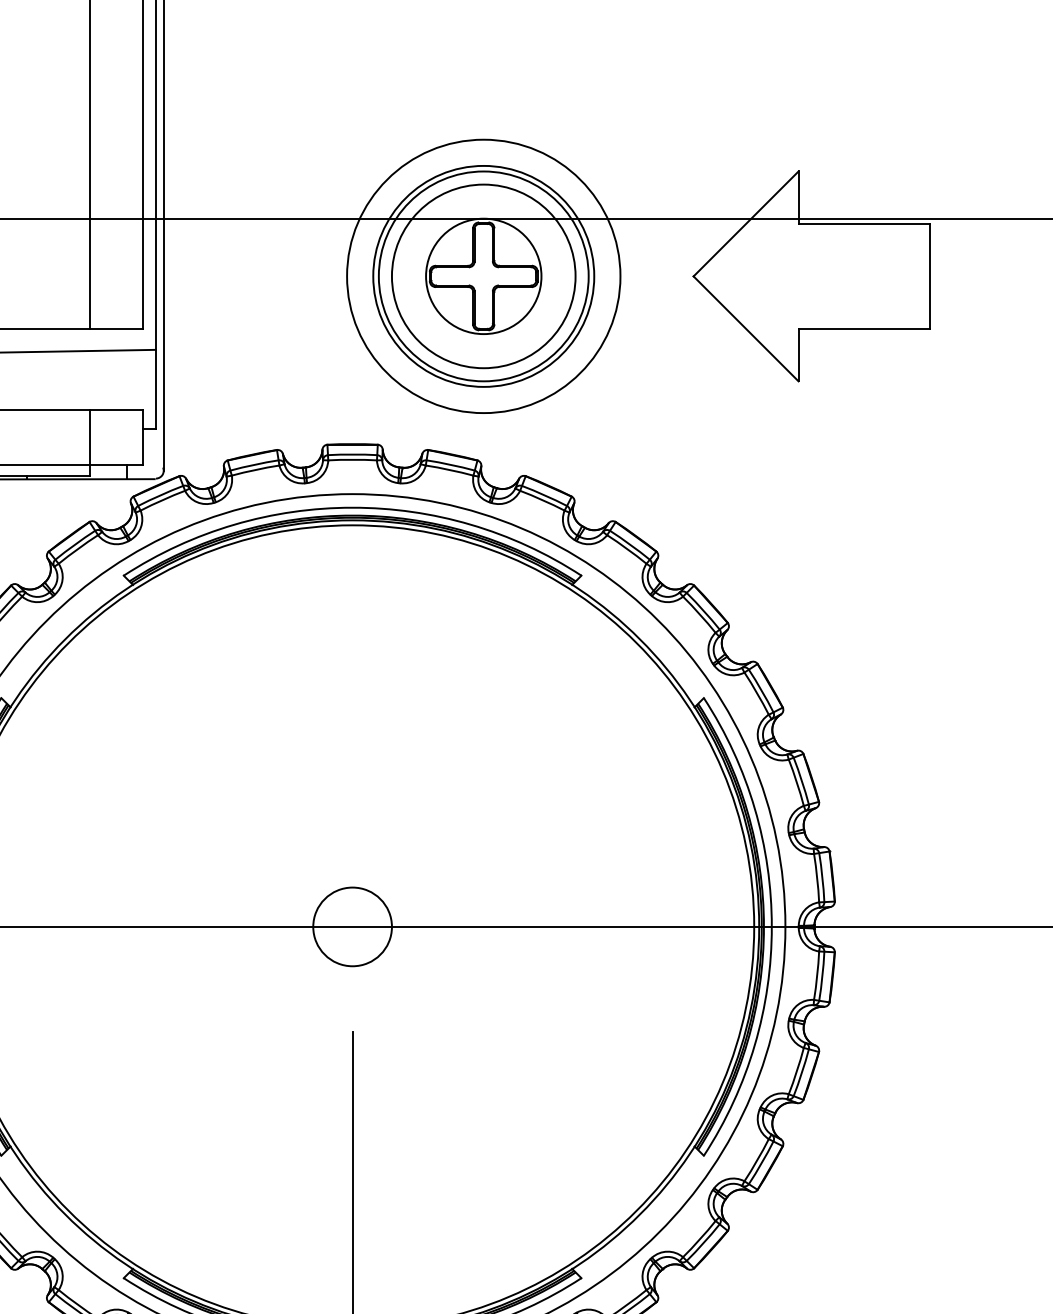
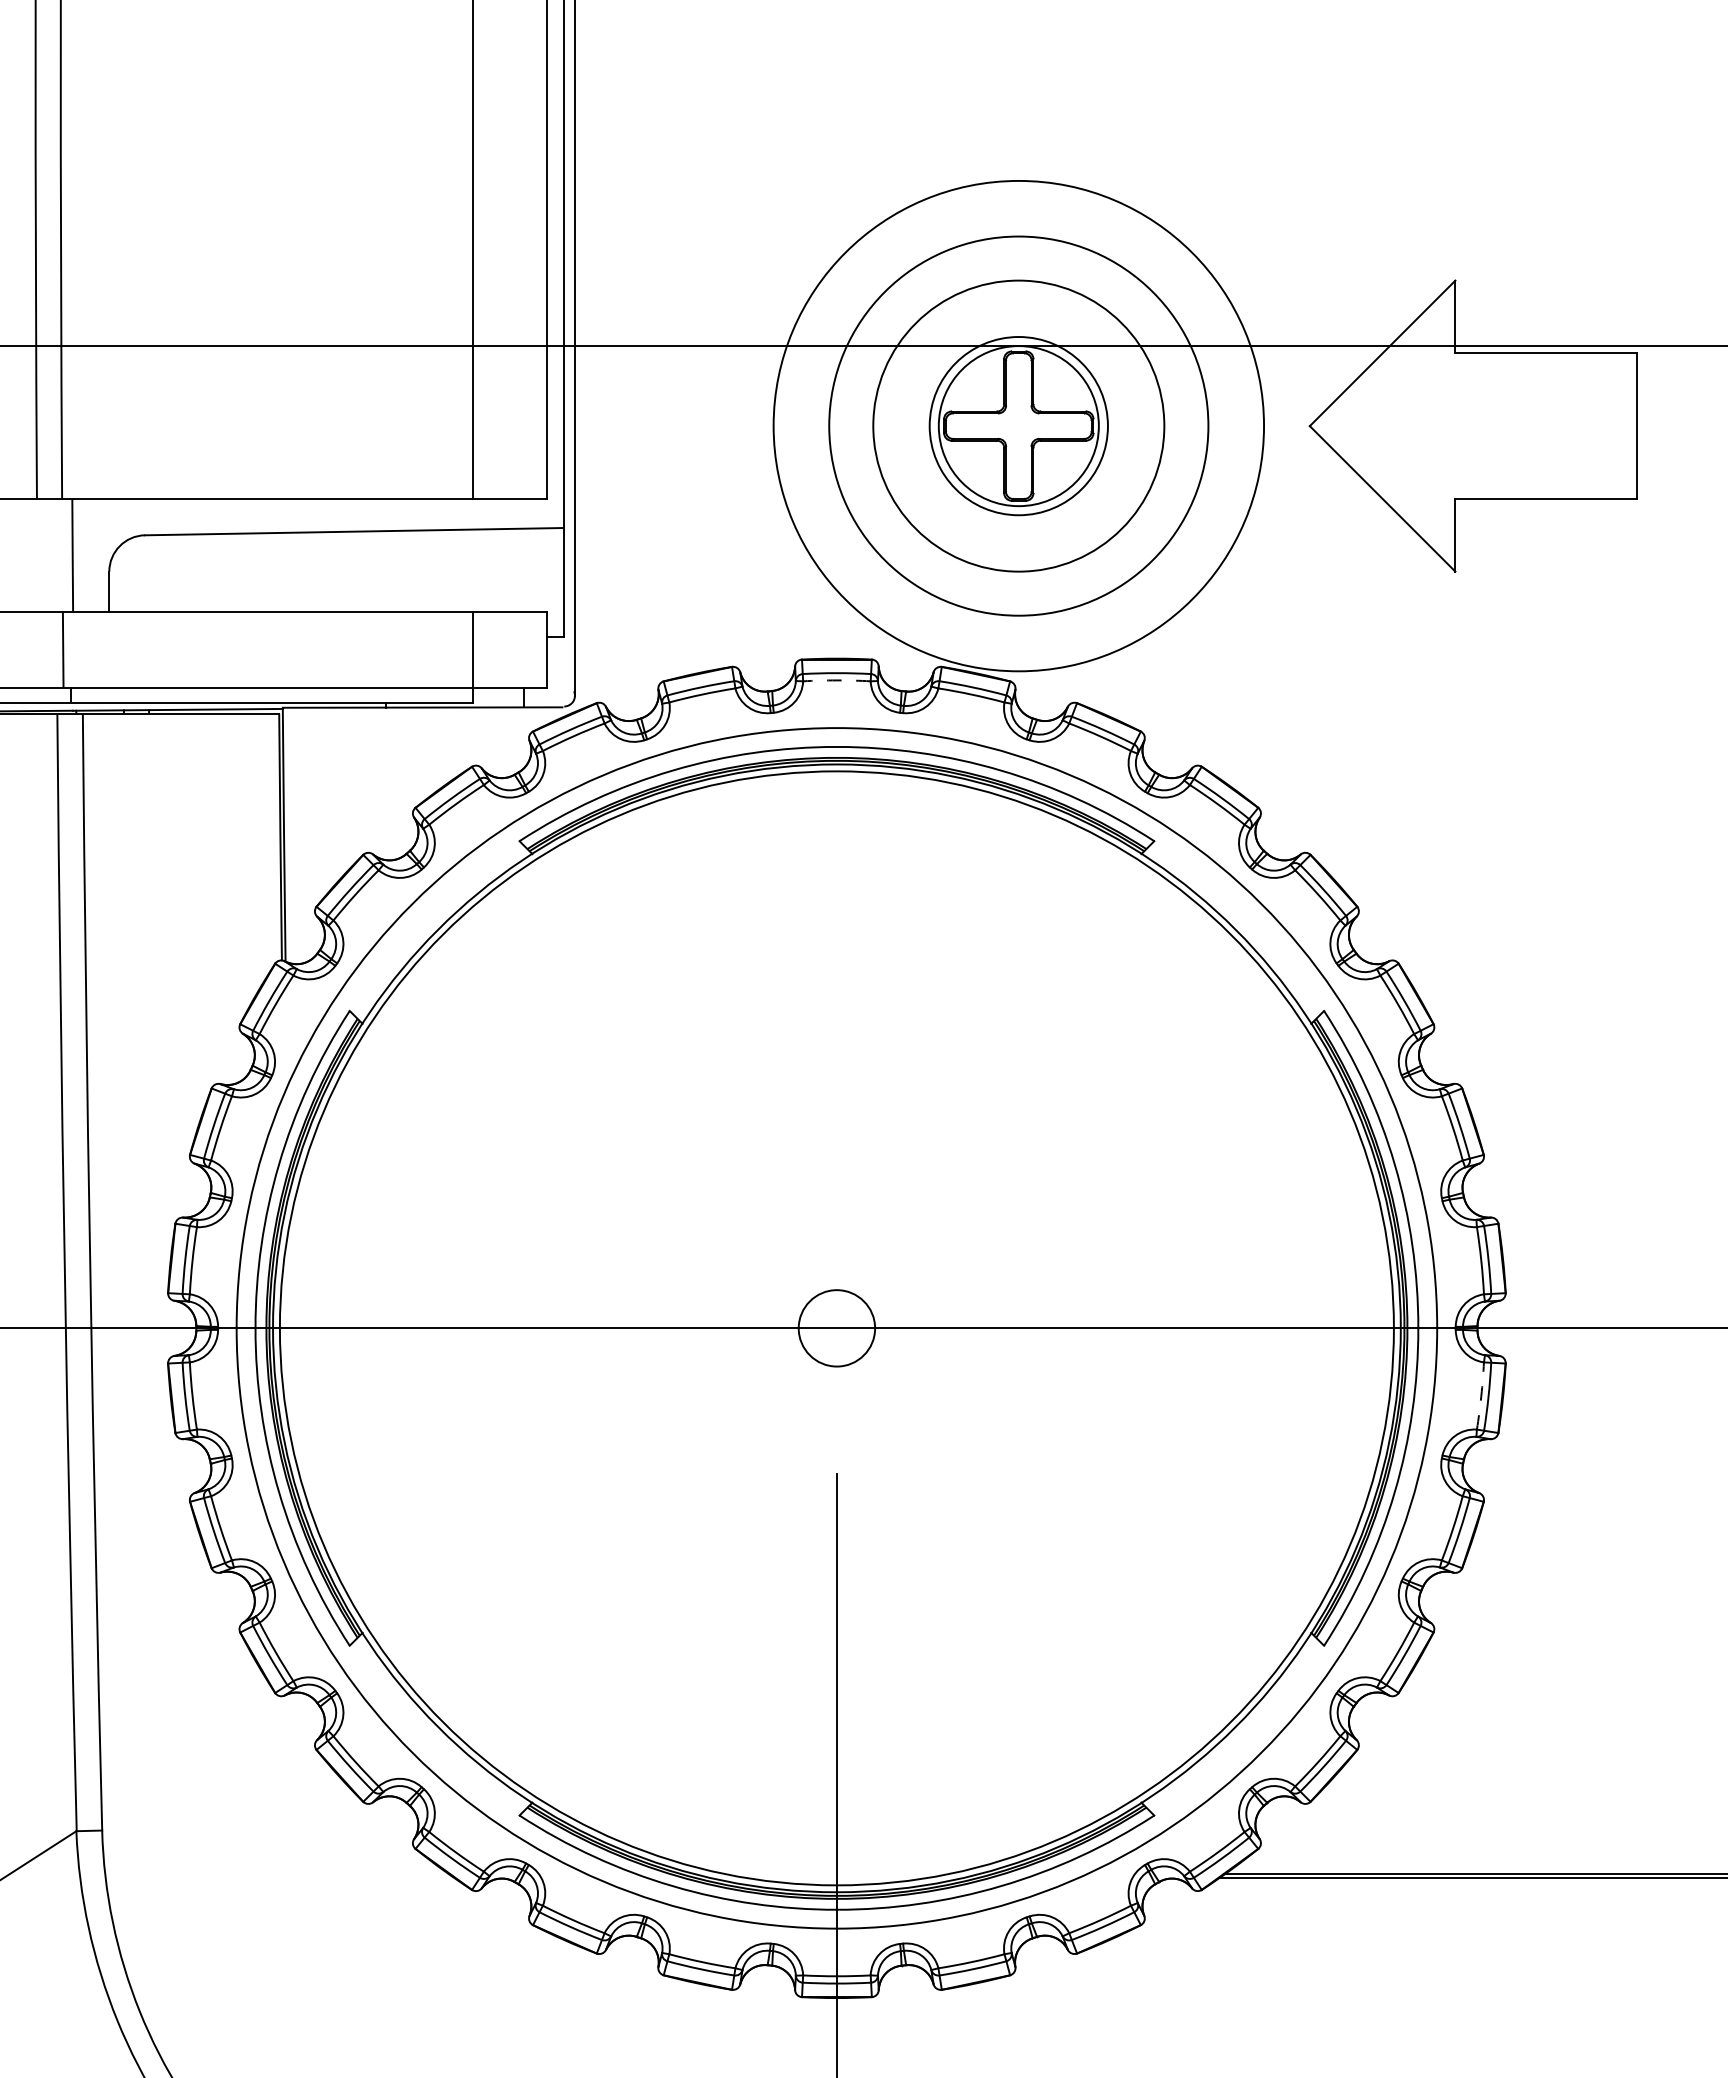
circle: (483, 275) -> (1018, 425), size x0.7
circle: (483, 275) -> (1018, 425), size x1.6
arc: (352, 459) -> (836, 680), solid -> dashed
circle: (352, 926) -> (836, 1327), size x0.7
arc: (817, 976) -> (1481, 1396), solid -> dashed

